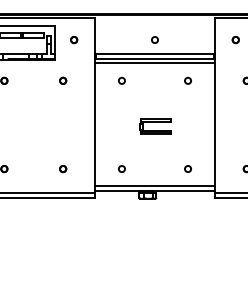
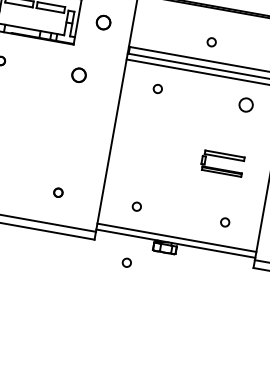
part: (74, 40) -> (104, 23), size x1.6
part: (63, 80) -> (79, 74), size x1.6
circle: (187, 80) -> (245, 104), size x1.6
part: (155, 126) -> (222, 163), moved
circle: (121, 210) -> (126, 261), added

